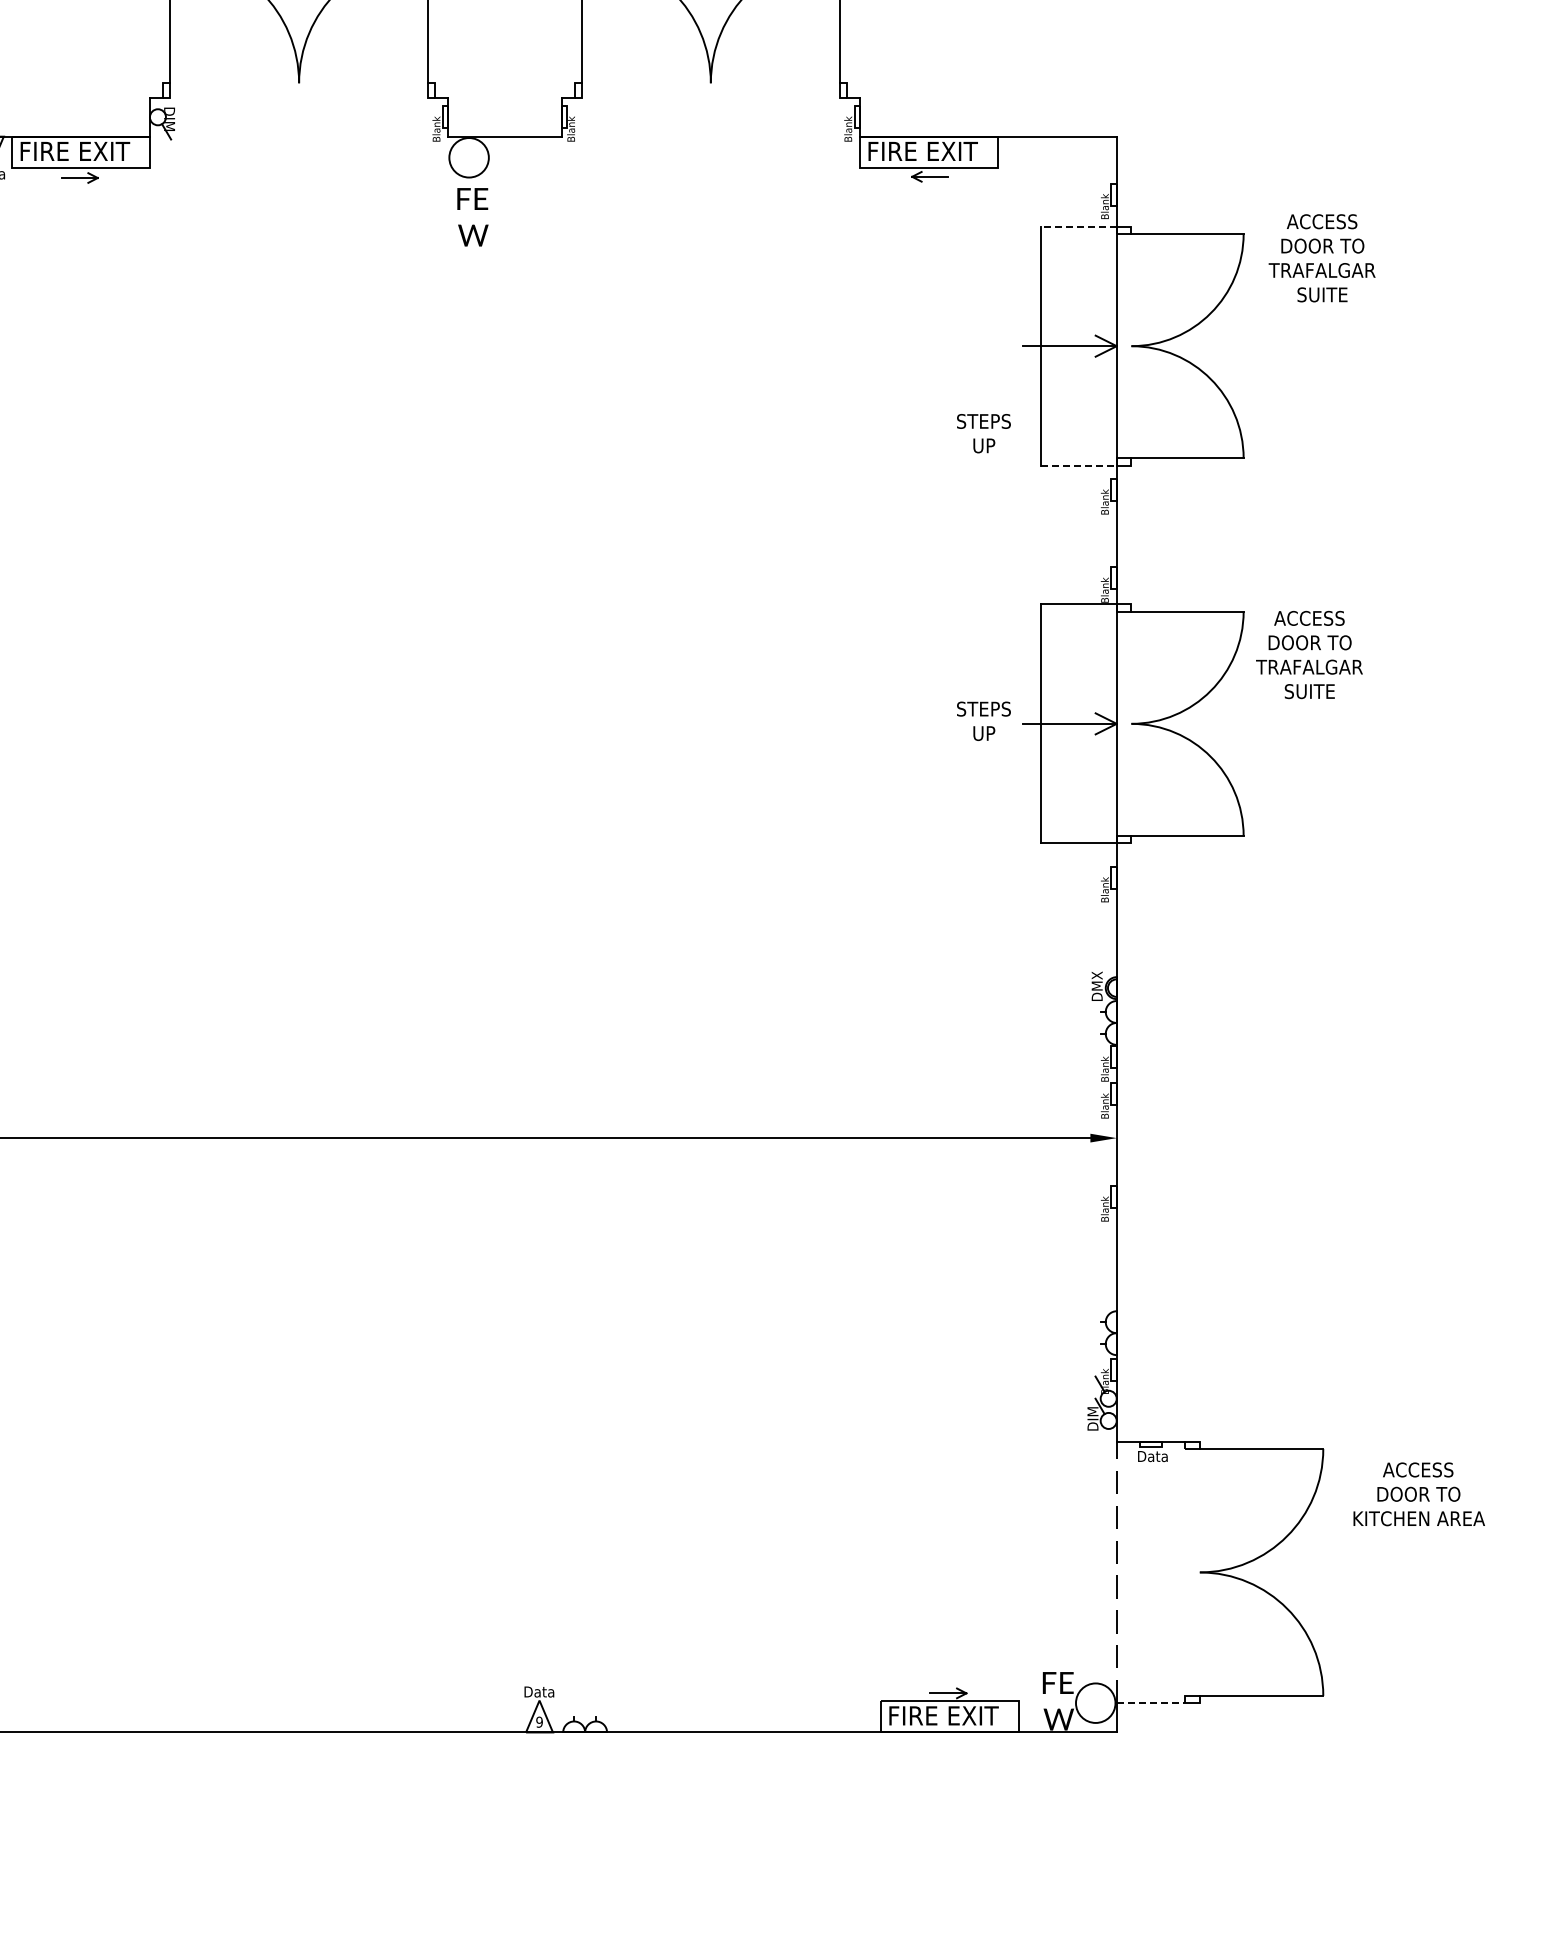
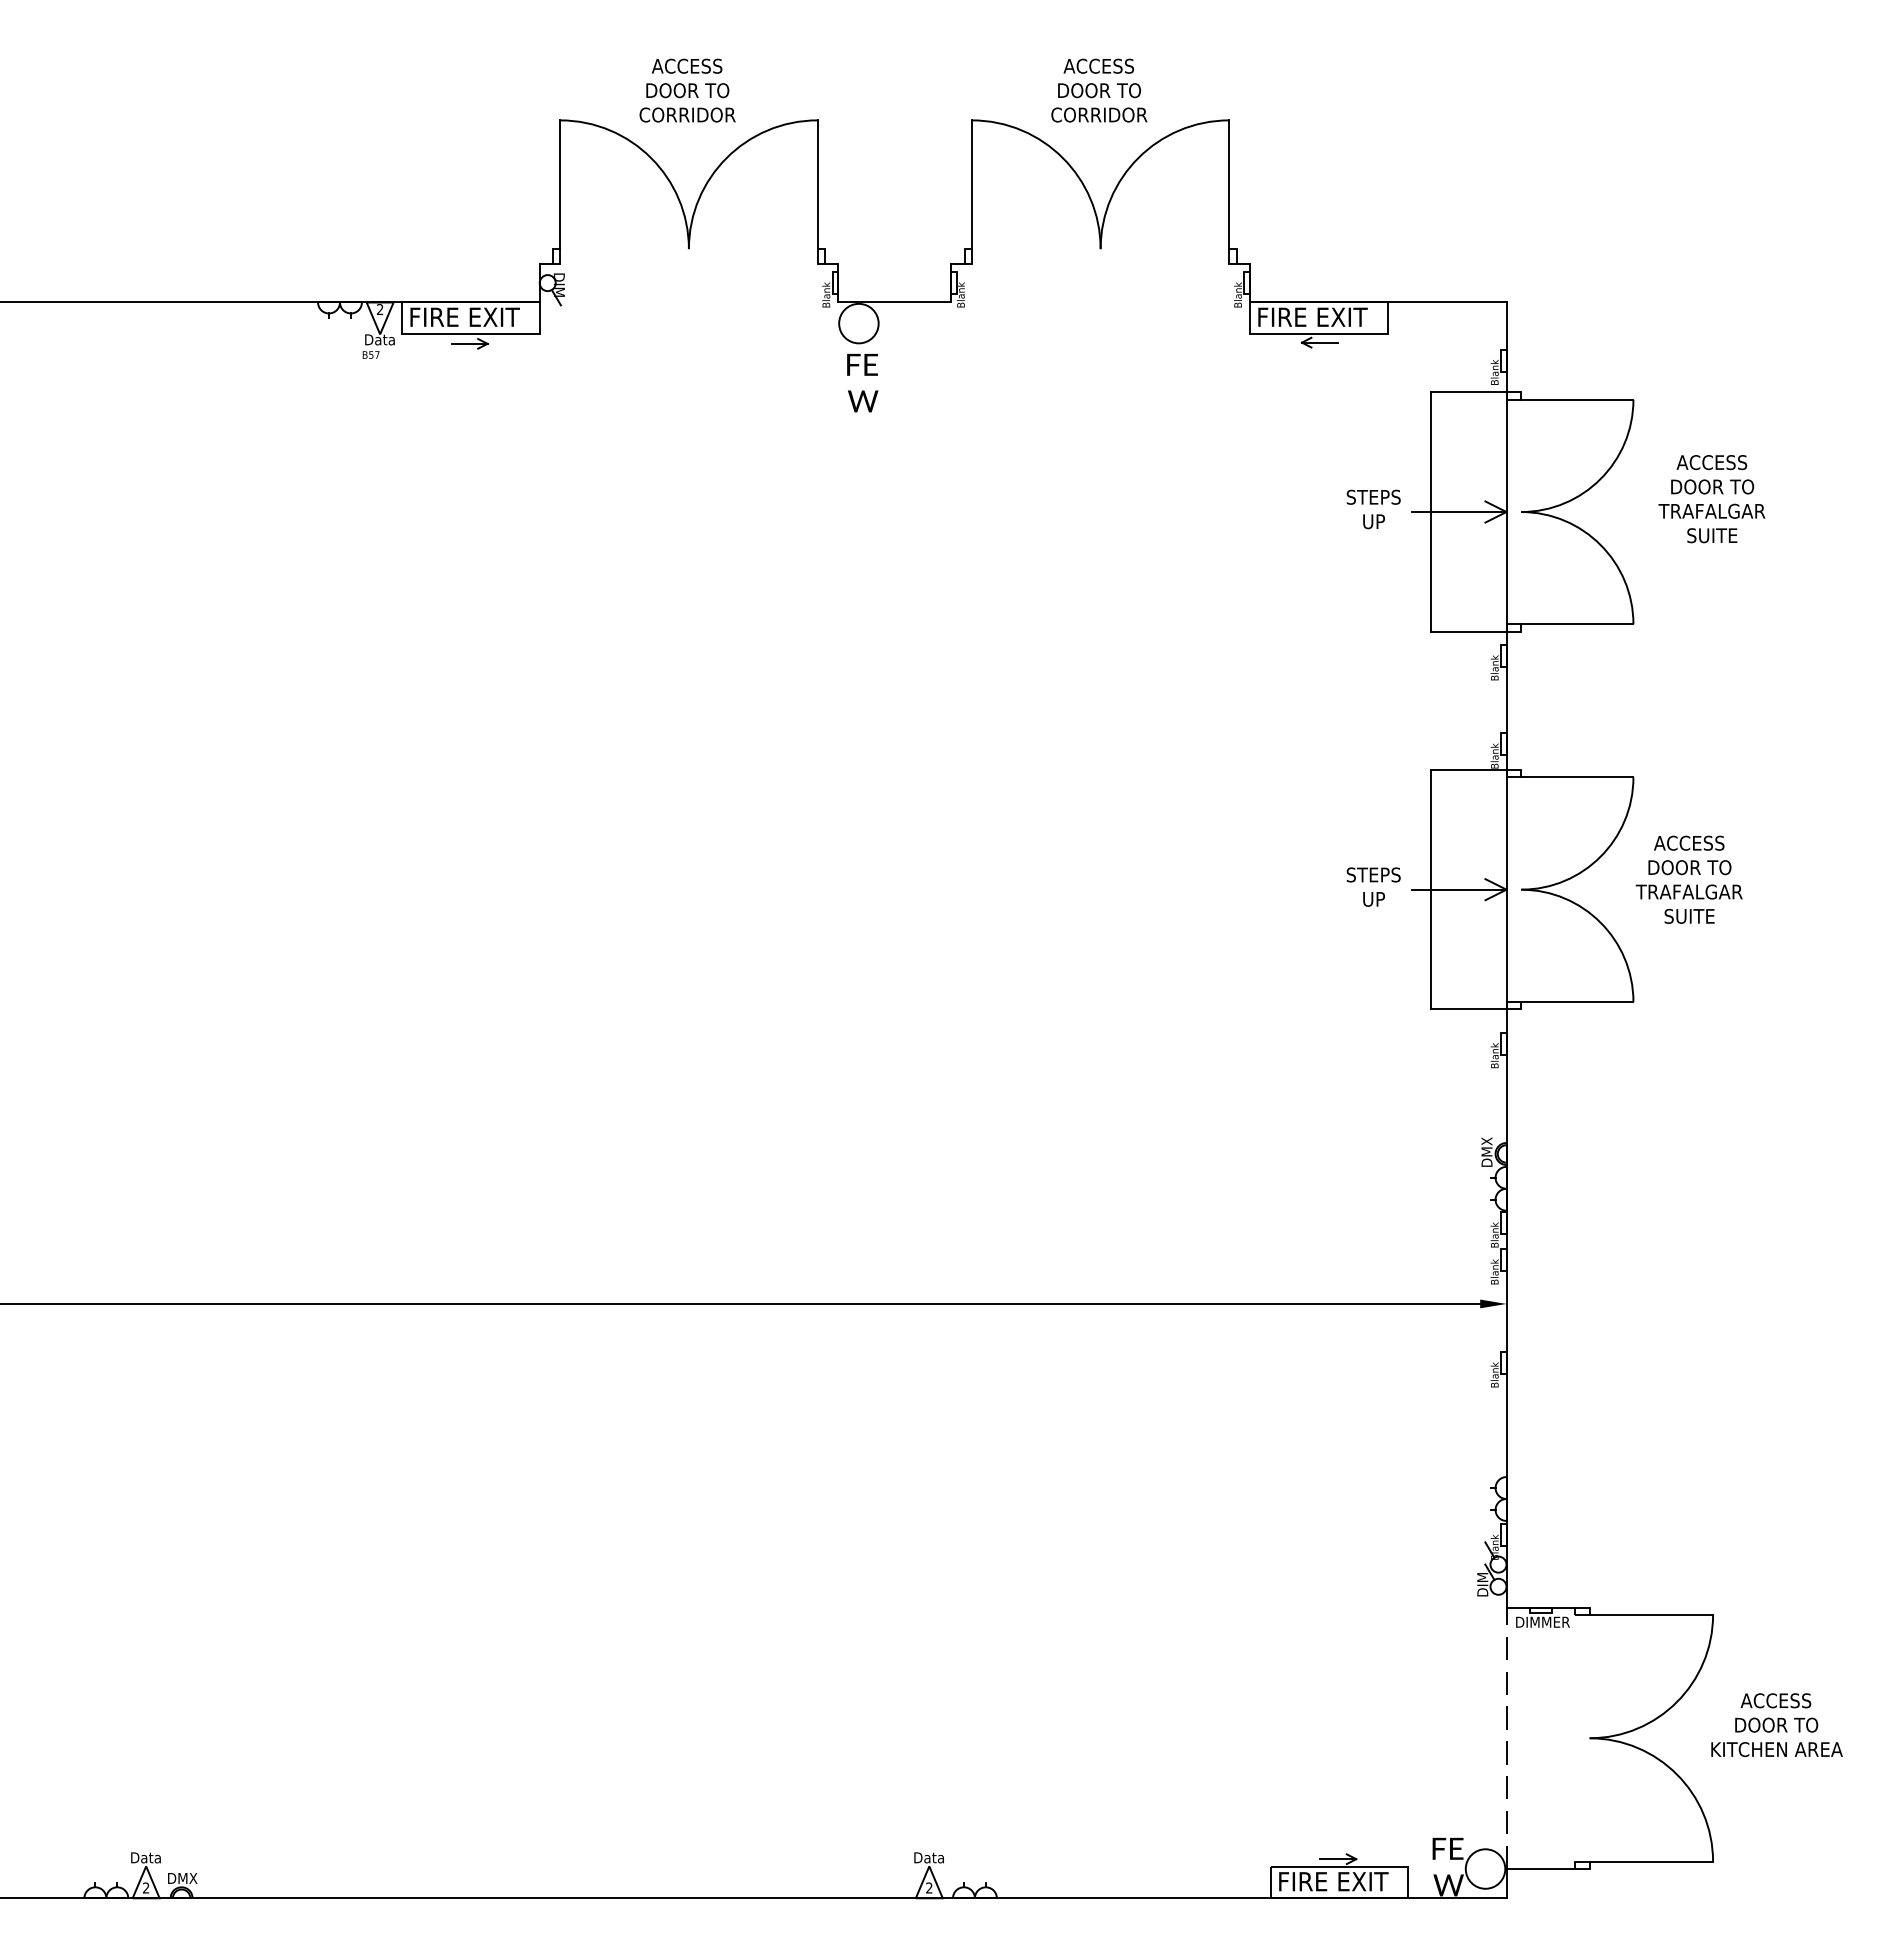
line: (1078, 226) -> (1468, 392), dashed -> solid
text: (1321, 258) -> (1711, 499), moved
text: (983, 433) -> (1373, 509), moved
line: (1078, 465) -> (1468, 631), dashed -> solid
text: (1308, 654) -> (1688, 879), moved
text: (1152, 1455) -> (1542, 1621), Data -> DIMMER
text: (1418, 1494) -> (1776, 1725), moved
line: (1151, 1703) -> (1541, 1869), dashed -> solid
text: (539, 1721) -> (929, 1887), 9 -> 2

